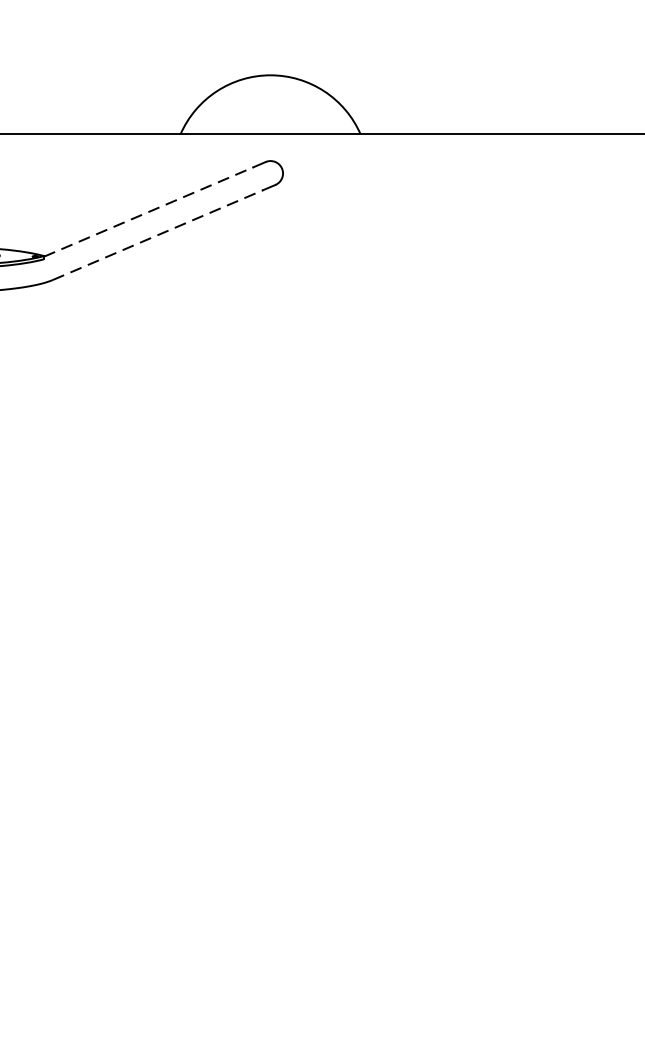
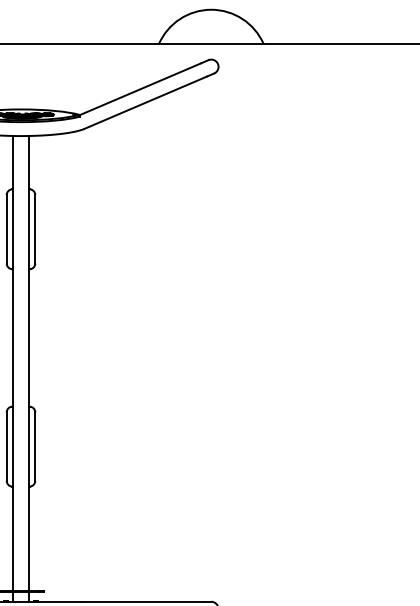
line: (148, 212) -> (140, 89), dashed -> solid
line: (159, 234) -> (146, 102), dashed -> solid

